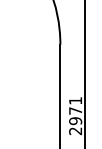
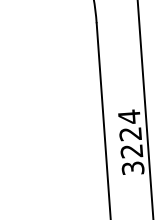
text: (75, 115) -> (130, 141), 2971 -> 3224

